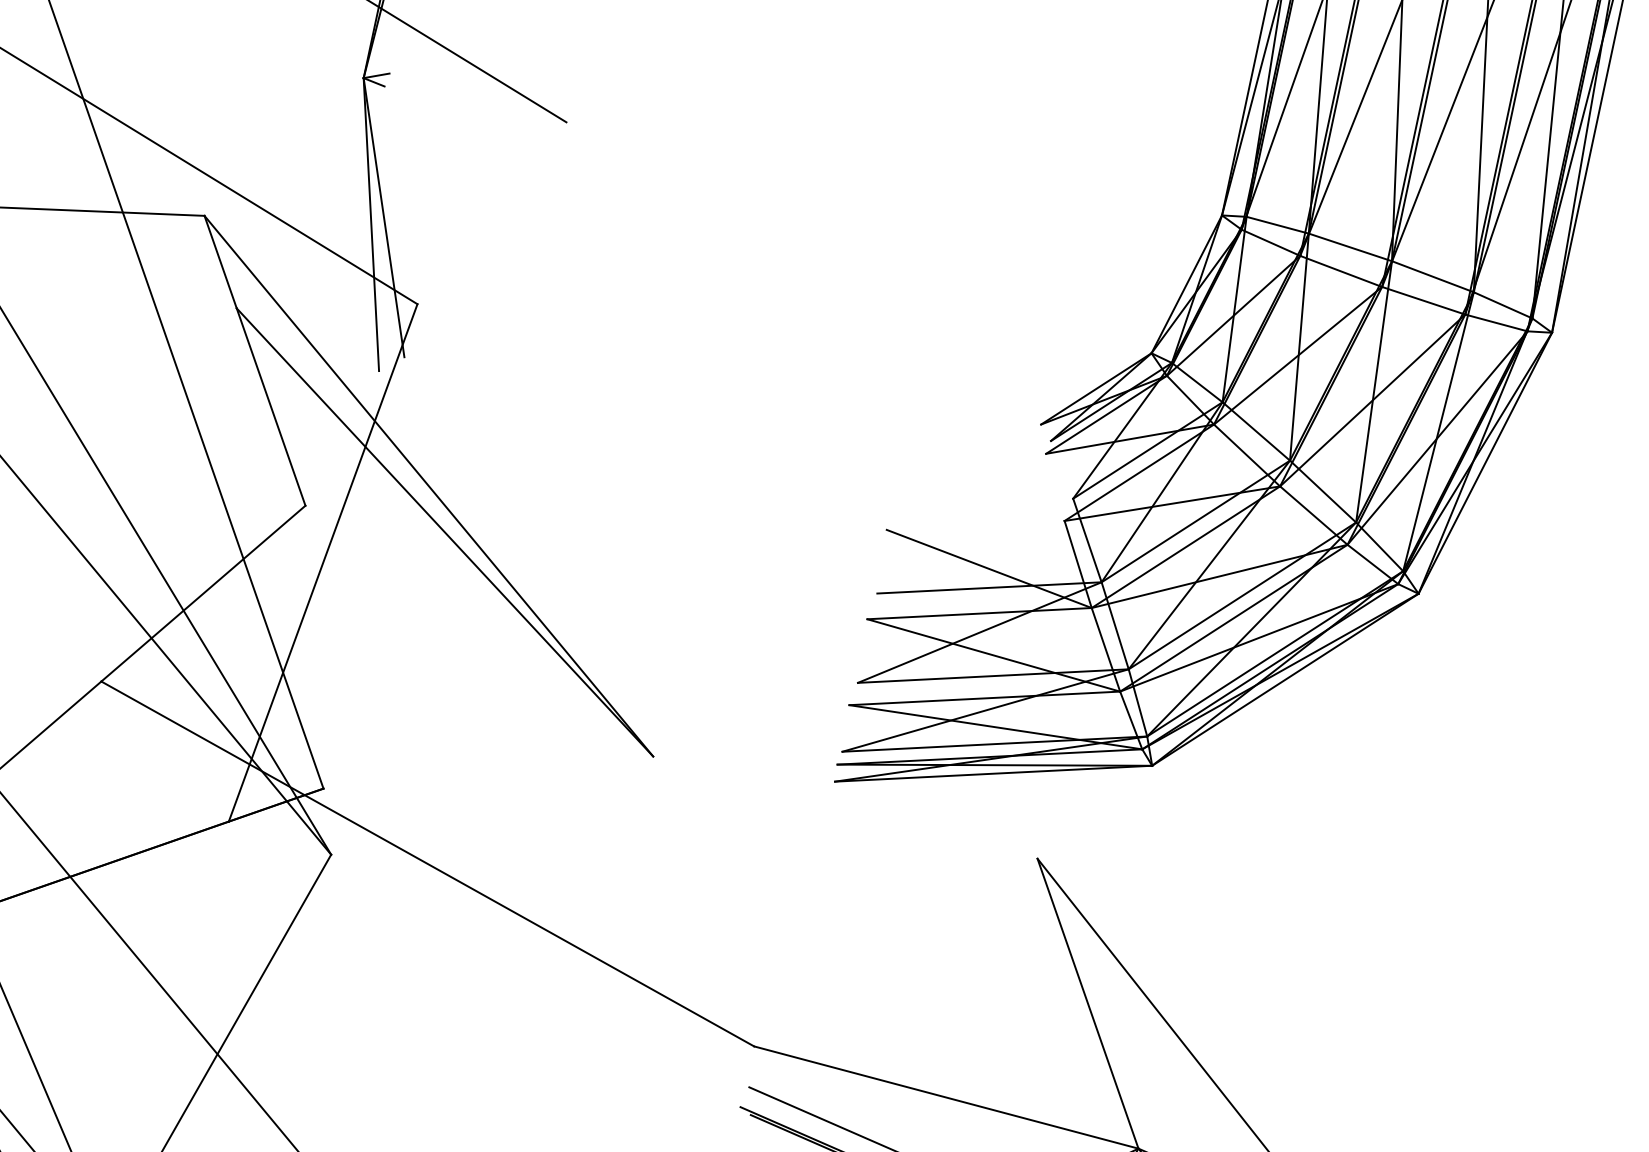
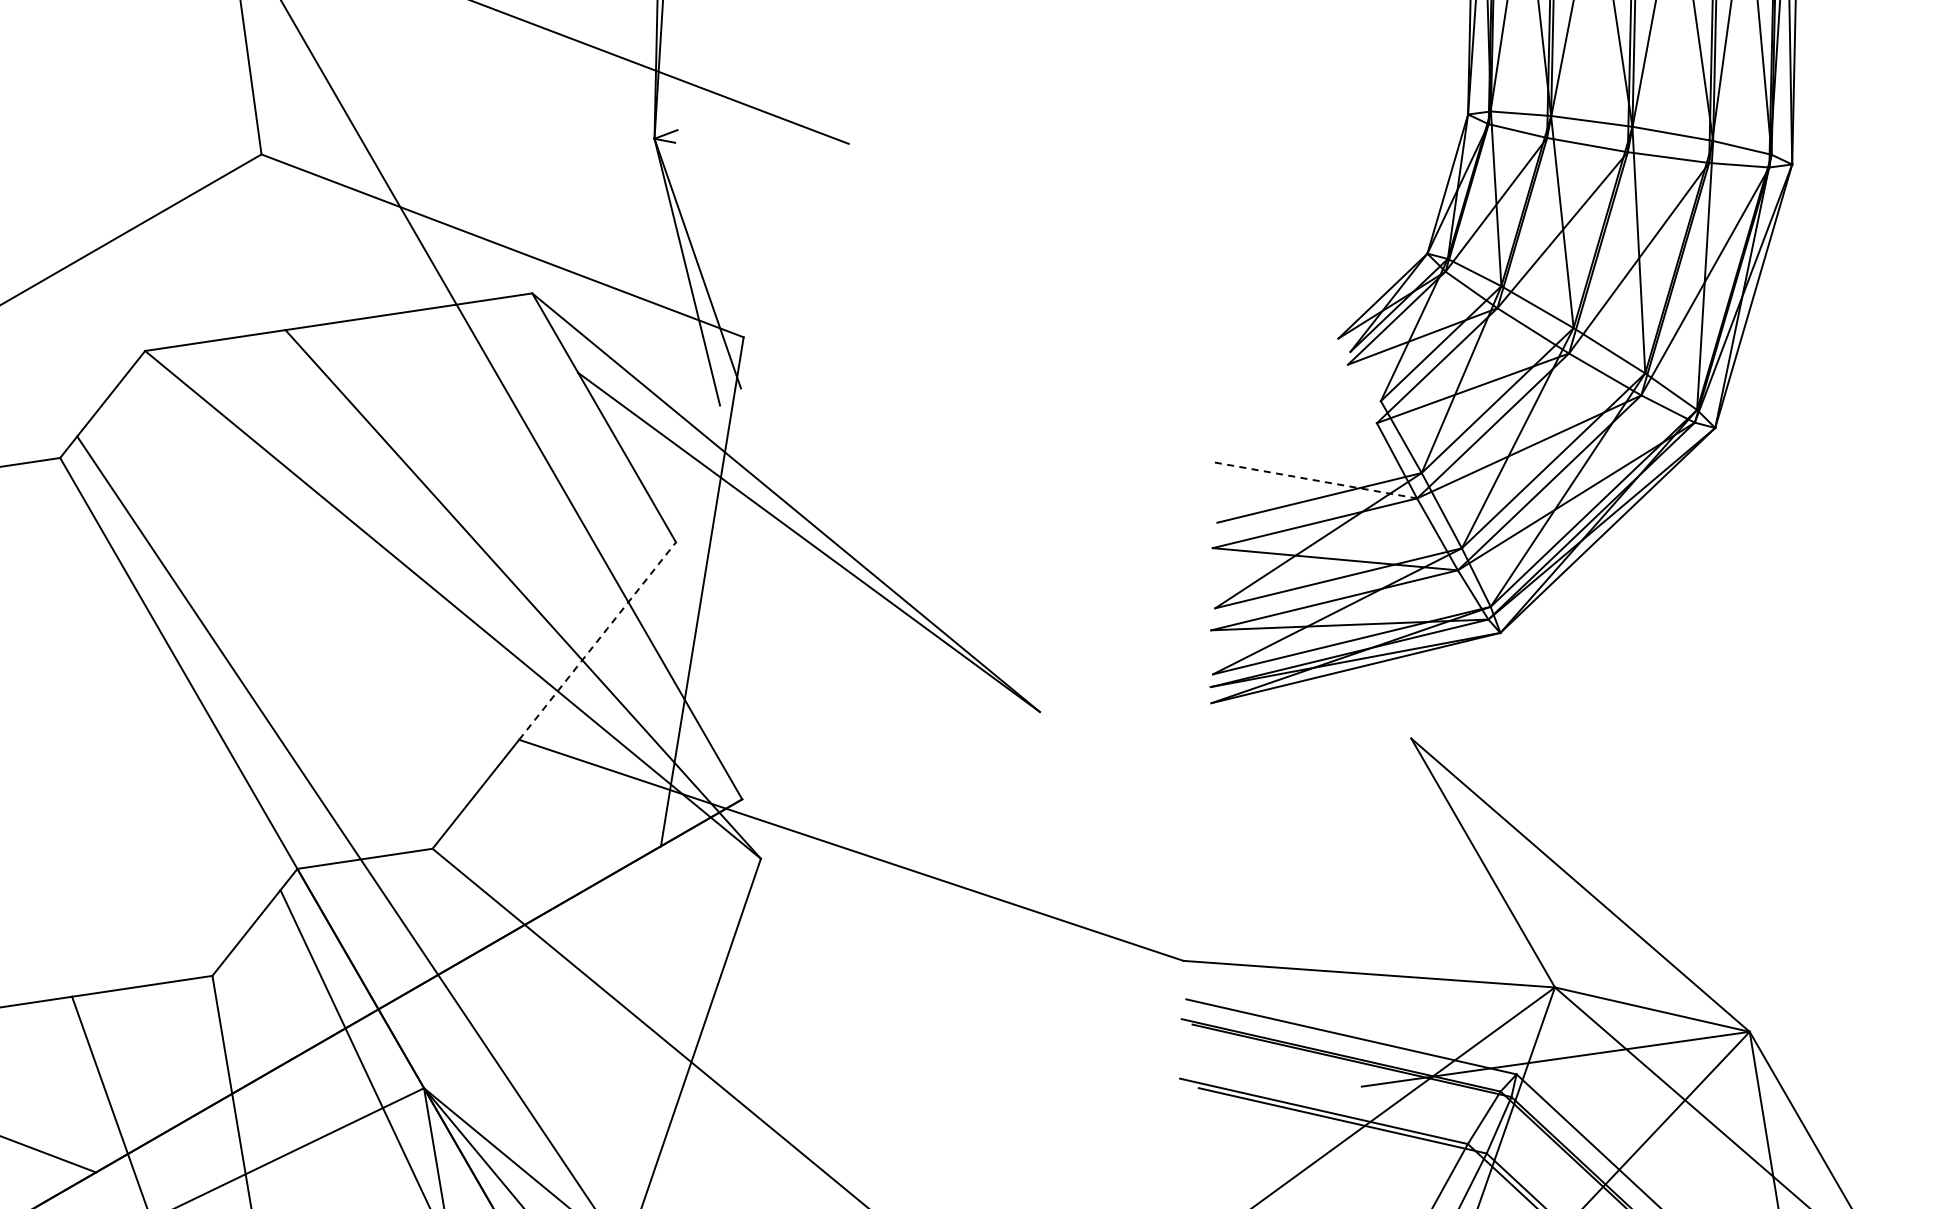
line: (989, 569) -> (1316, 480), solid -> dashed
line: (203, 593) -> (597, 640), solid -> dashed

